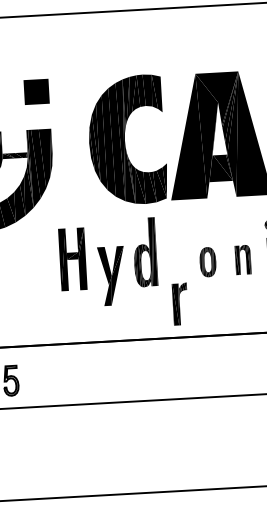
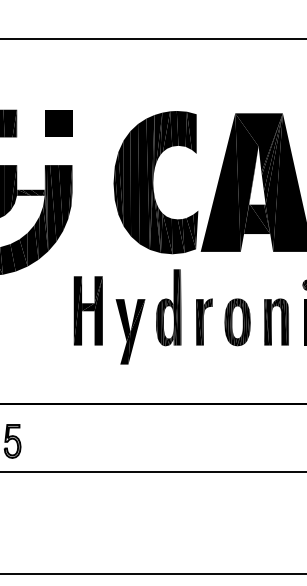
part: (243, 259) -> (276, 321), size x1.43
part: (207, 262) -> (237, 322), size x1.43
part: (180, 303) -> (204, 321), moved

